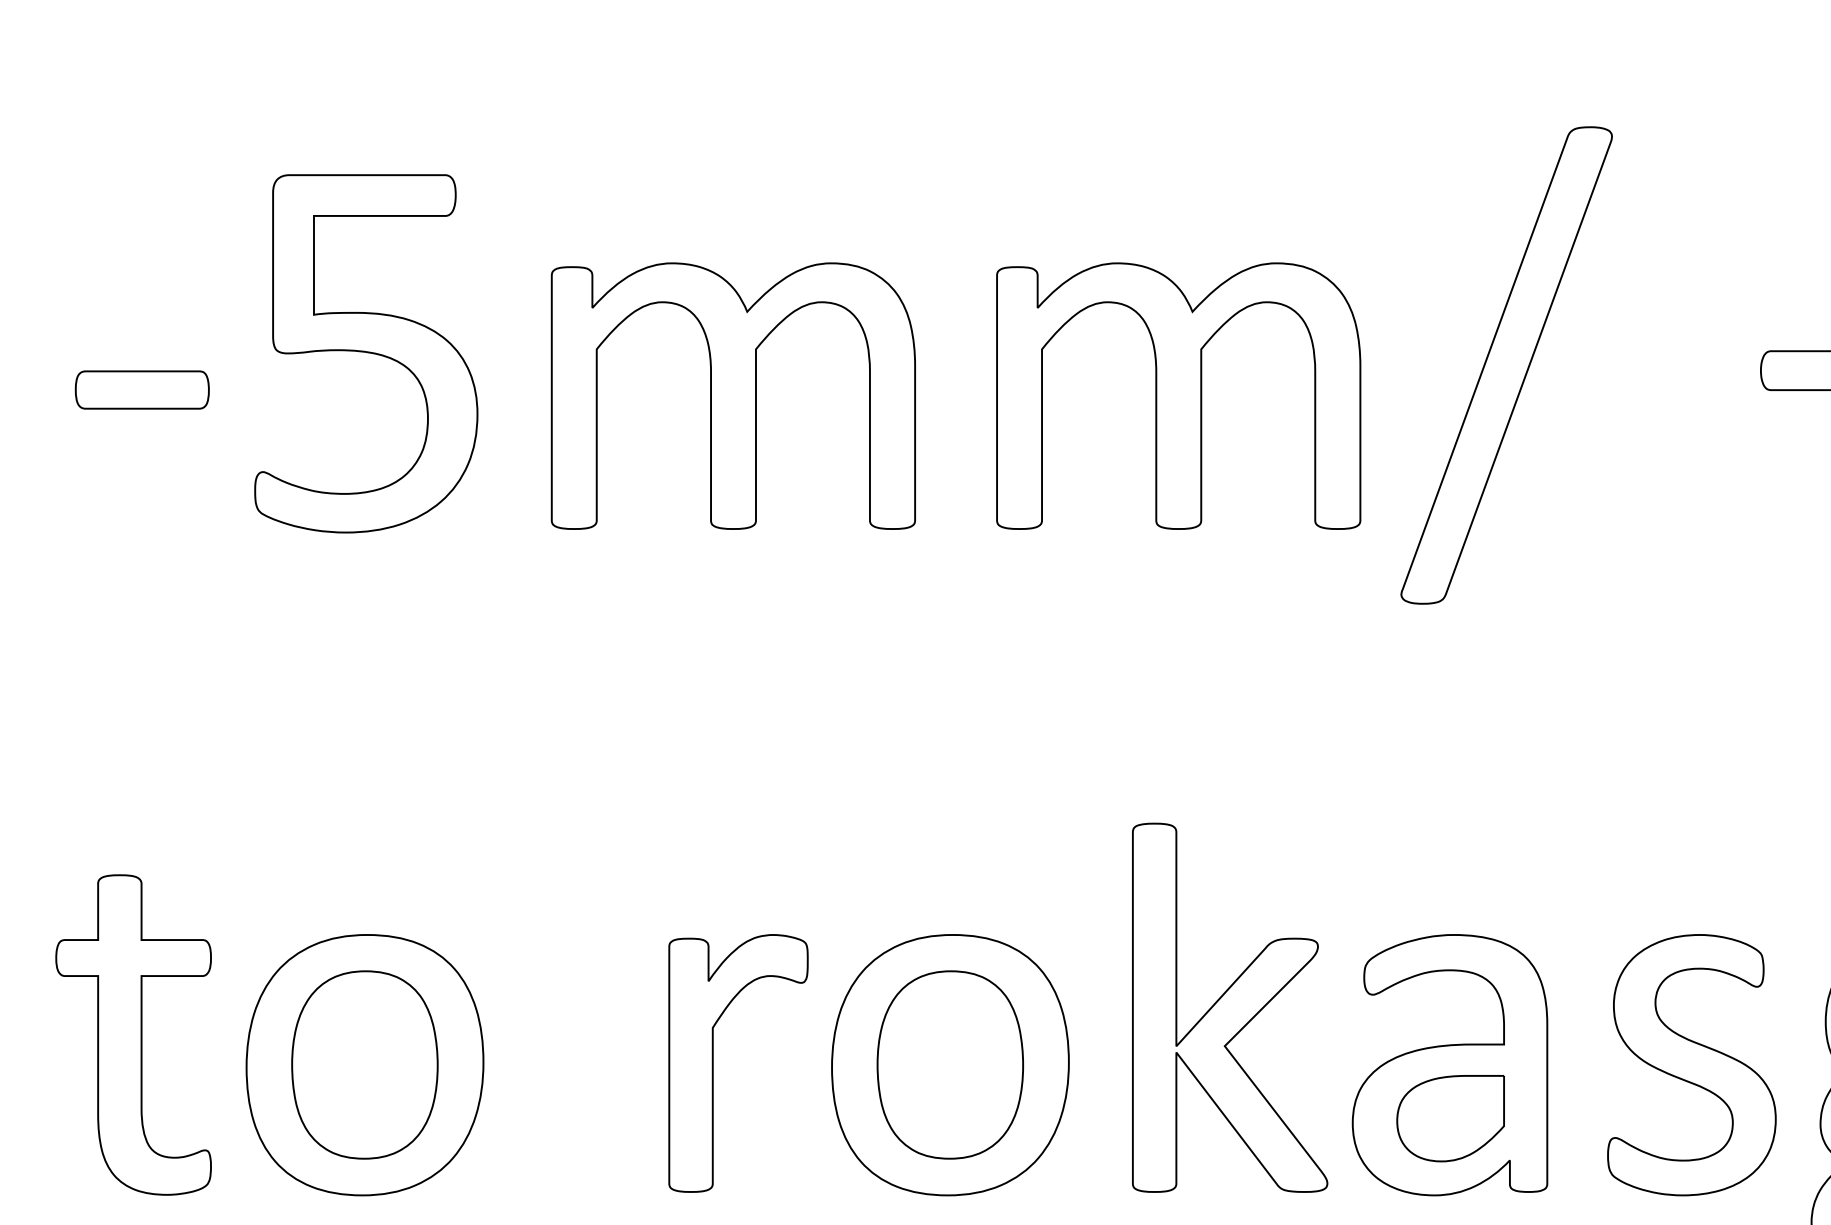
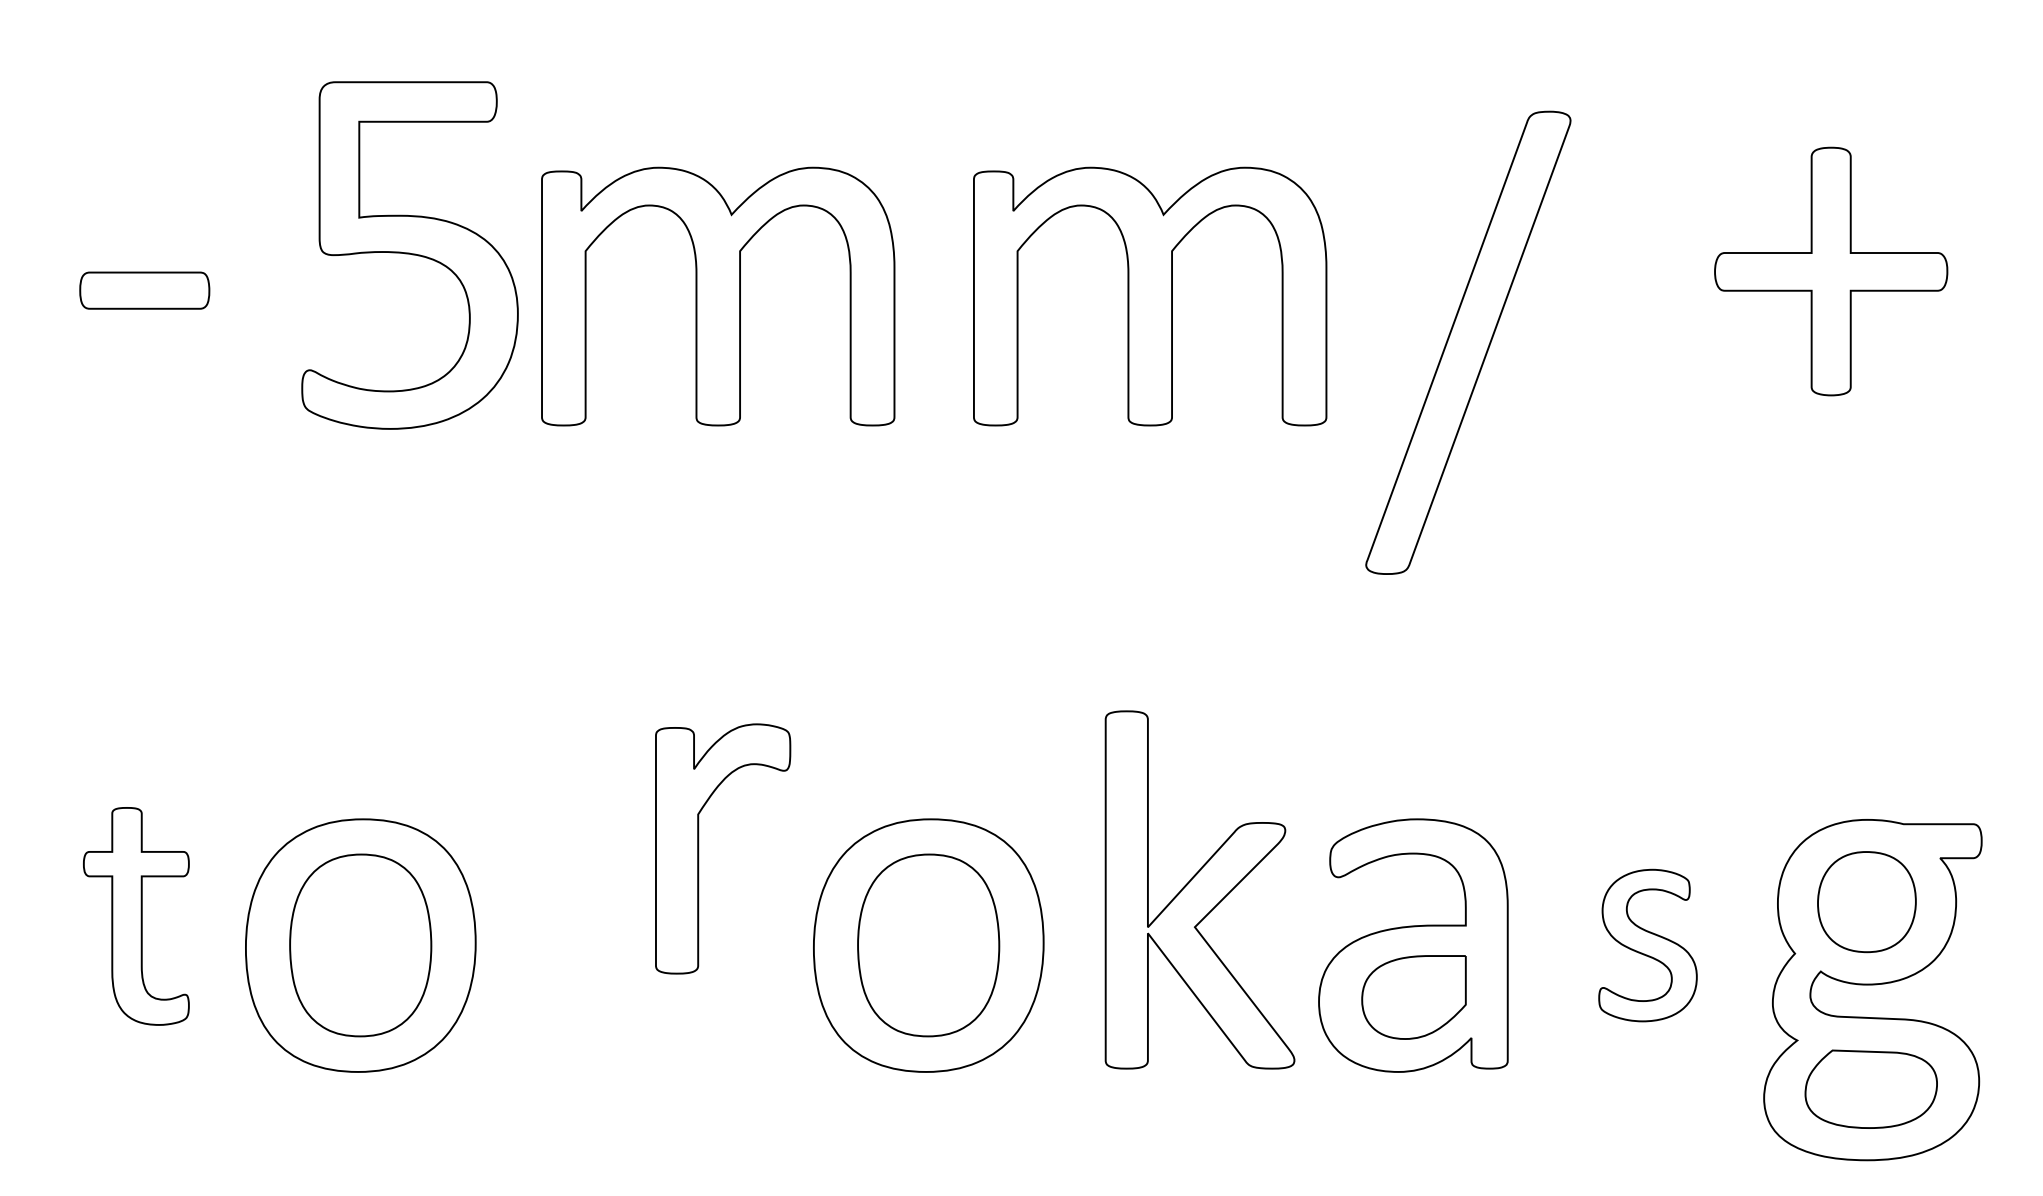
part: (365, 353) -> (409, 255), moved
part: (1506, 365) -> (1468, 342), moved
part: (133, 1035) -> (136, 916), size x0.7
part: (714, 1062) -> (699, 848), moved
part: (1691, 1065) -> (1647, 945), size x0.6

